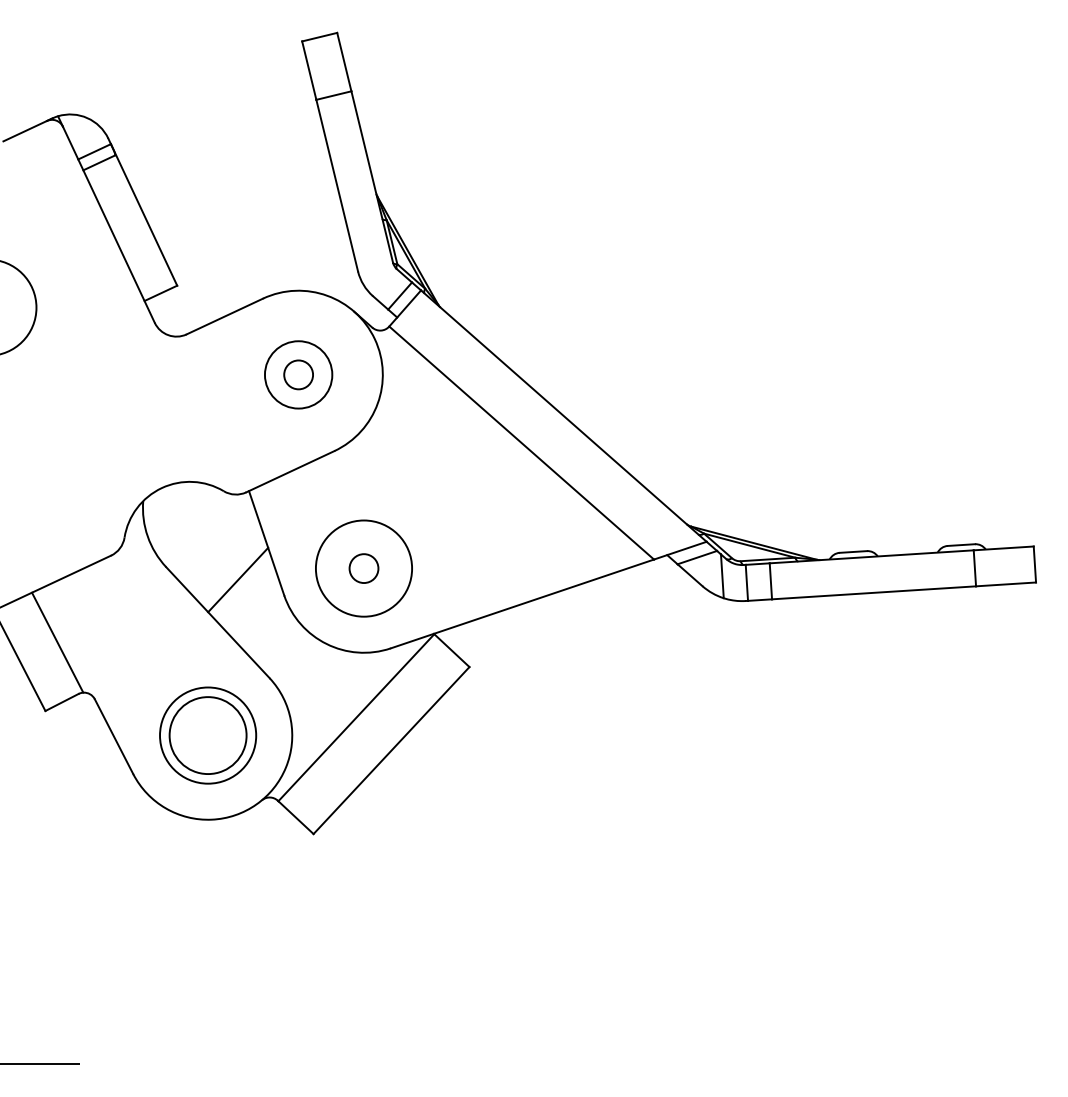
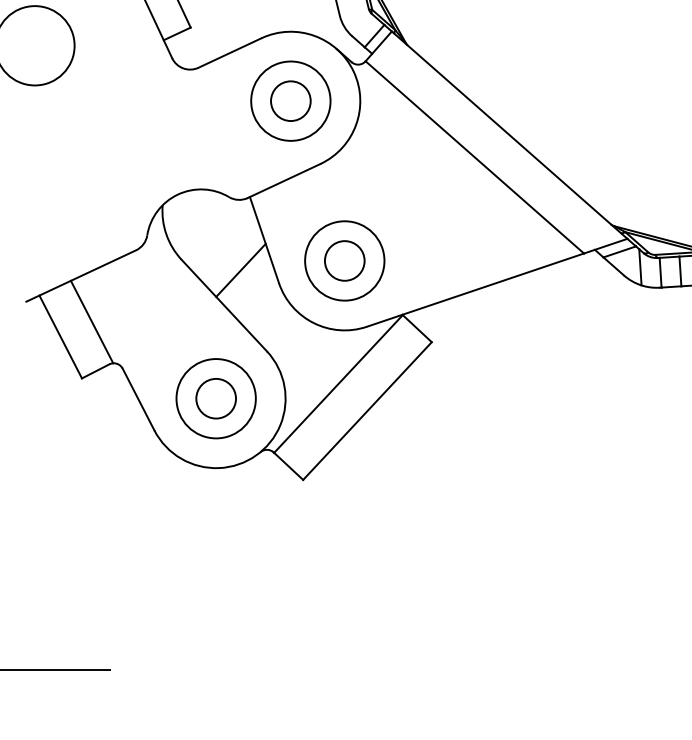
circle: (298, 374) -> (290, 100), size x1.43
circle: (298, 374) -> (290, 100), size x1.67
circle: (363, 568) -> (344, 260), size x1.67
circle: (208, 735) -> (216, 398), size x0.62

